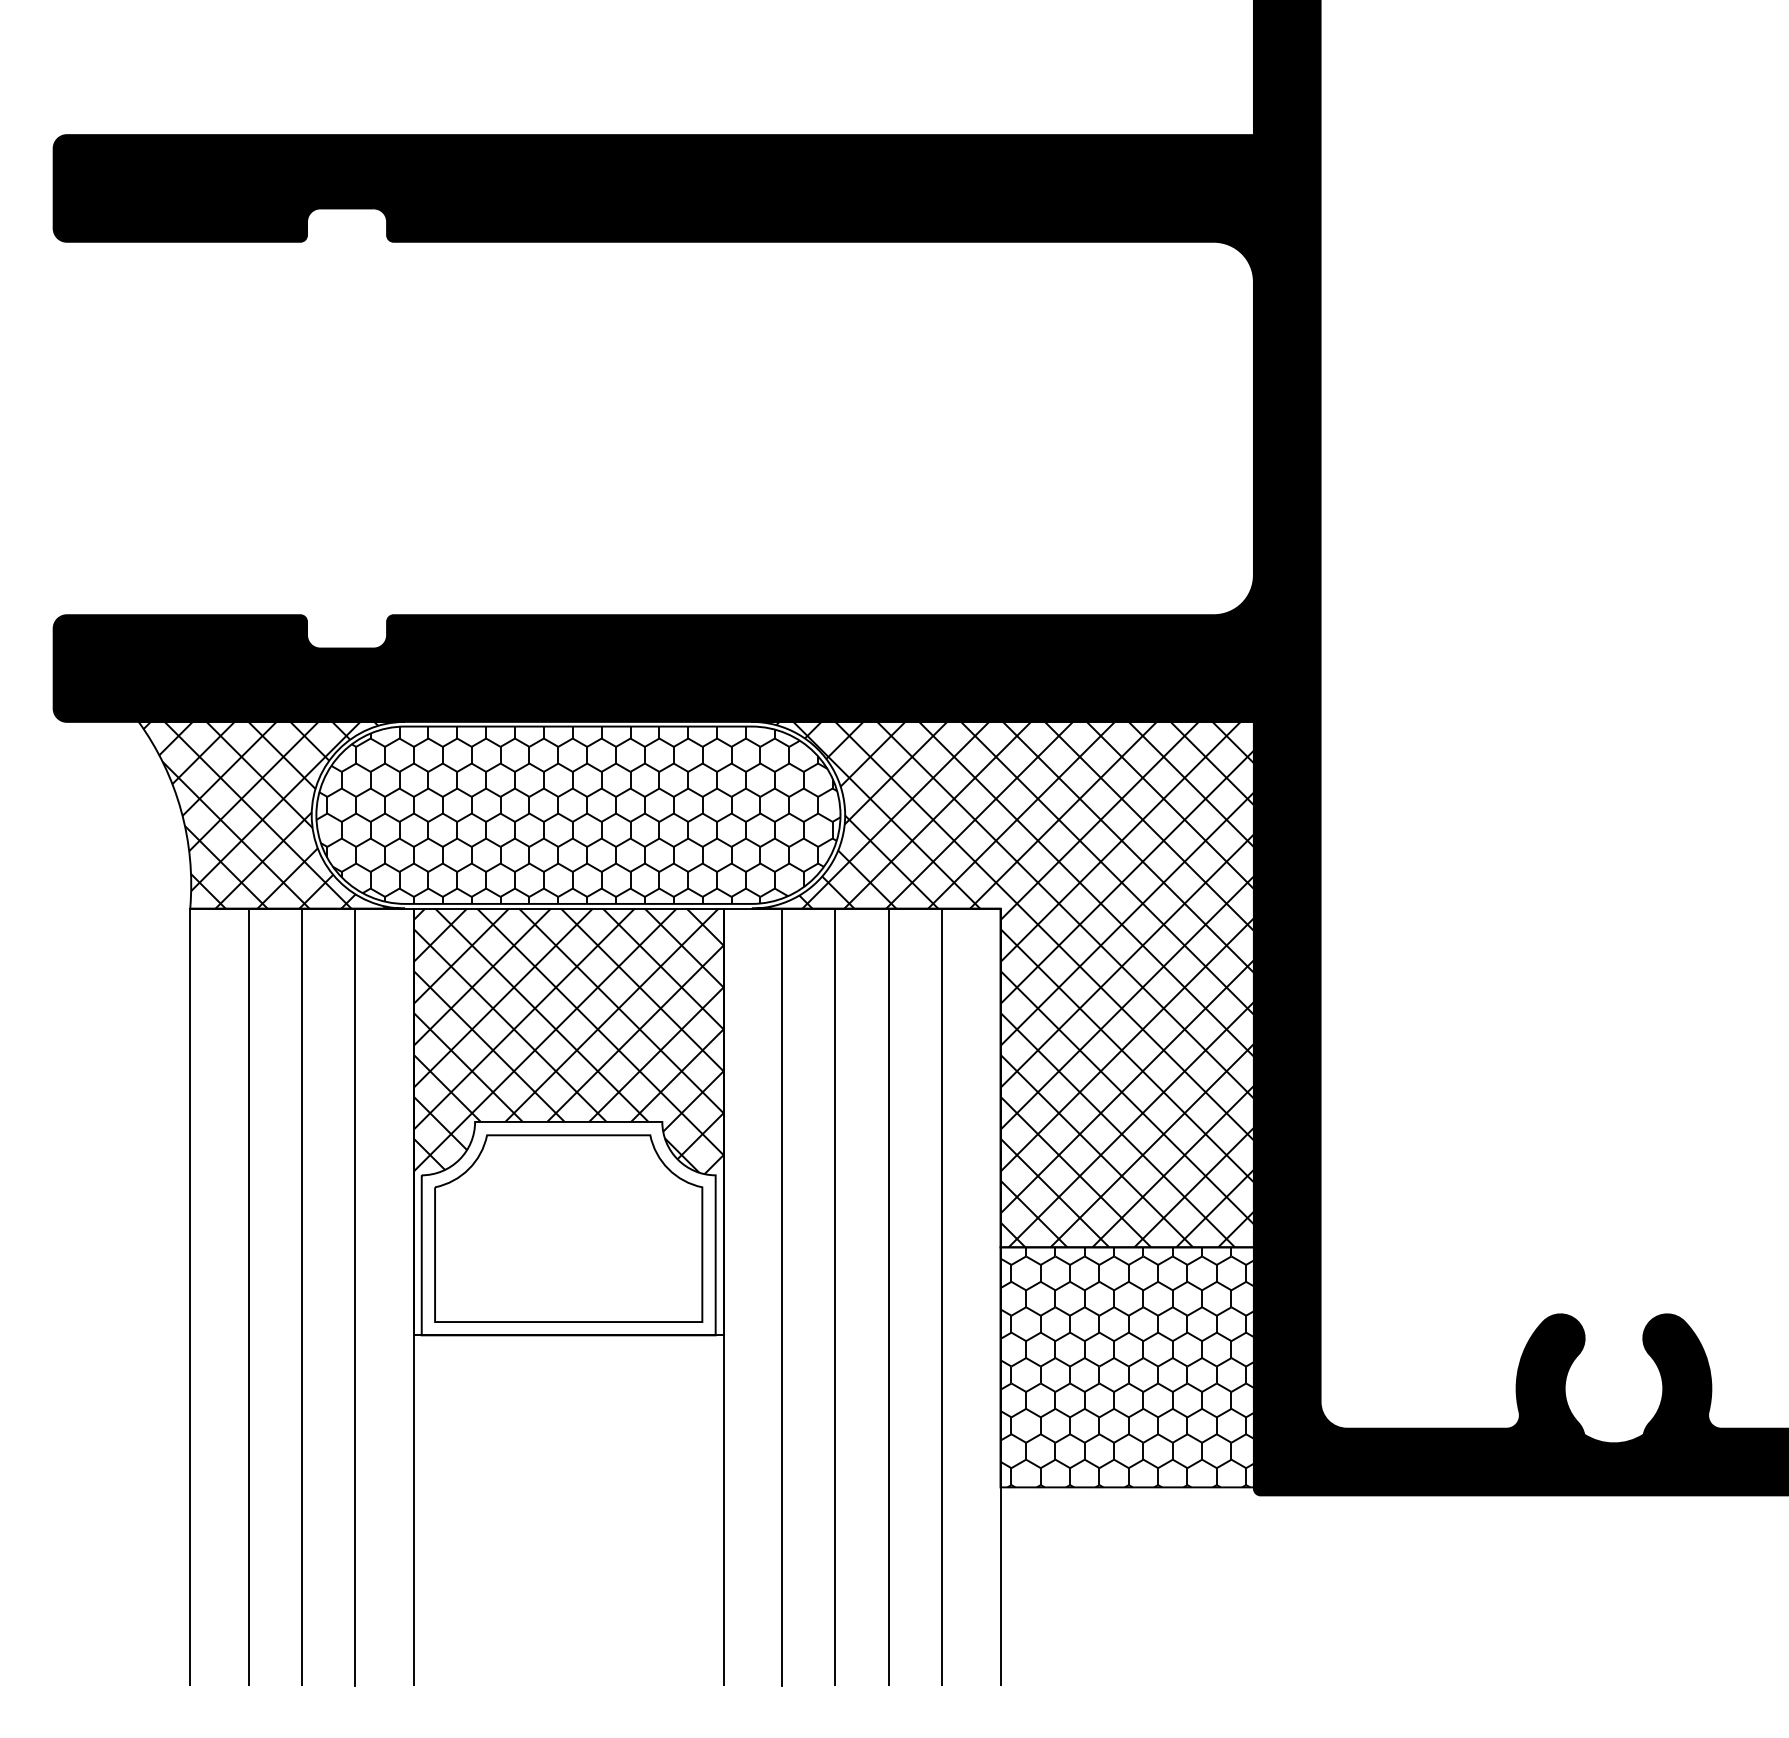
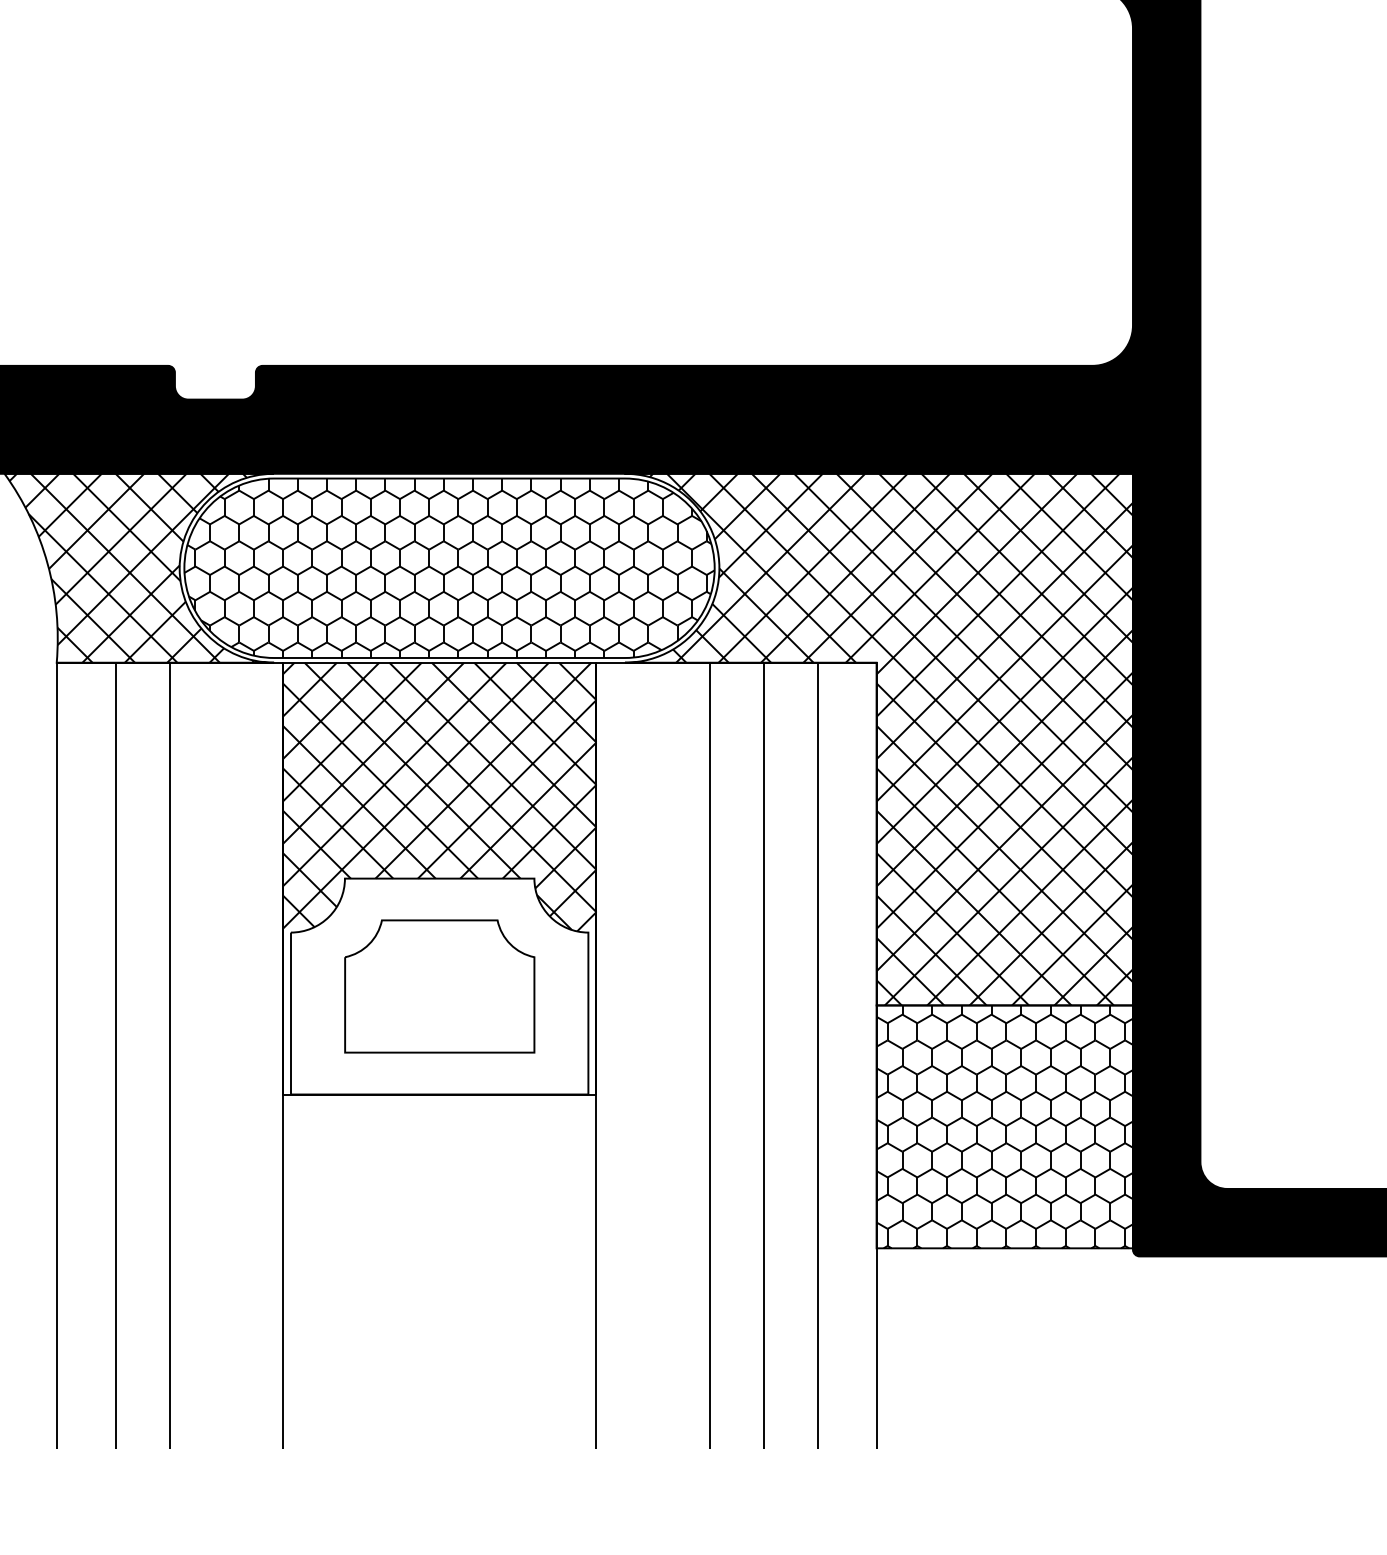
part: (568, 1228) -> (439, 986), size x0.7
line: (355, 1296) -> (223, 1055), removed
line: (782, 1296) -> (656, 1055), removed

